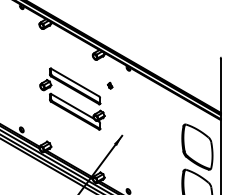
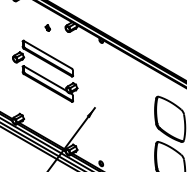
part: (110, 85) -> (48, 27), moved

